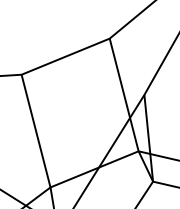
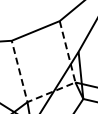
line: (94, 169) -> (51, 92), solid -> dashed

